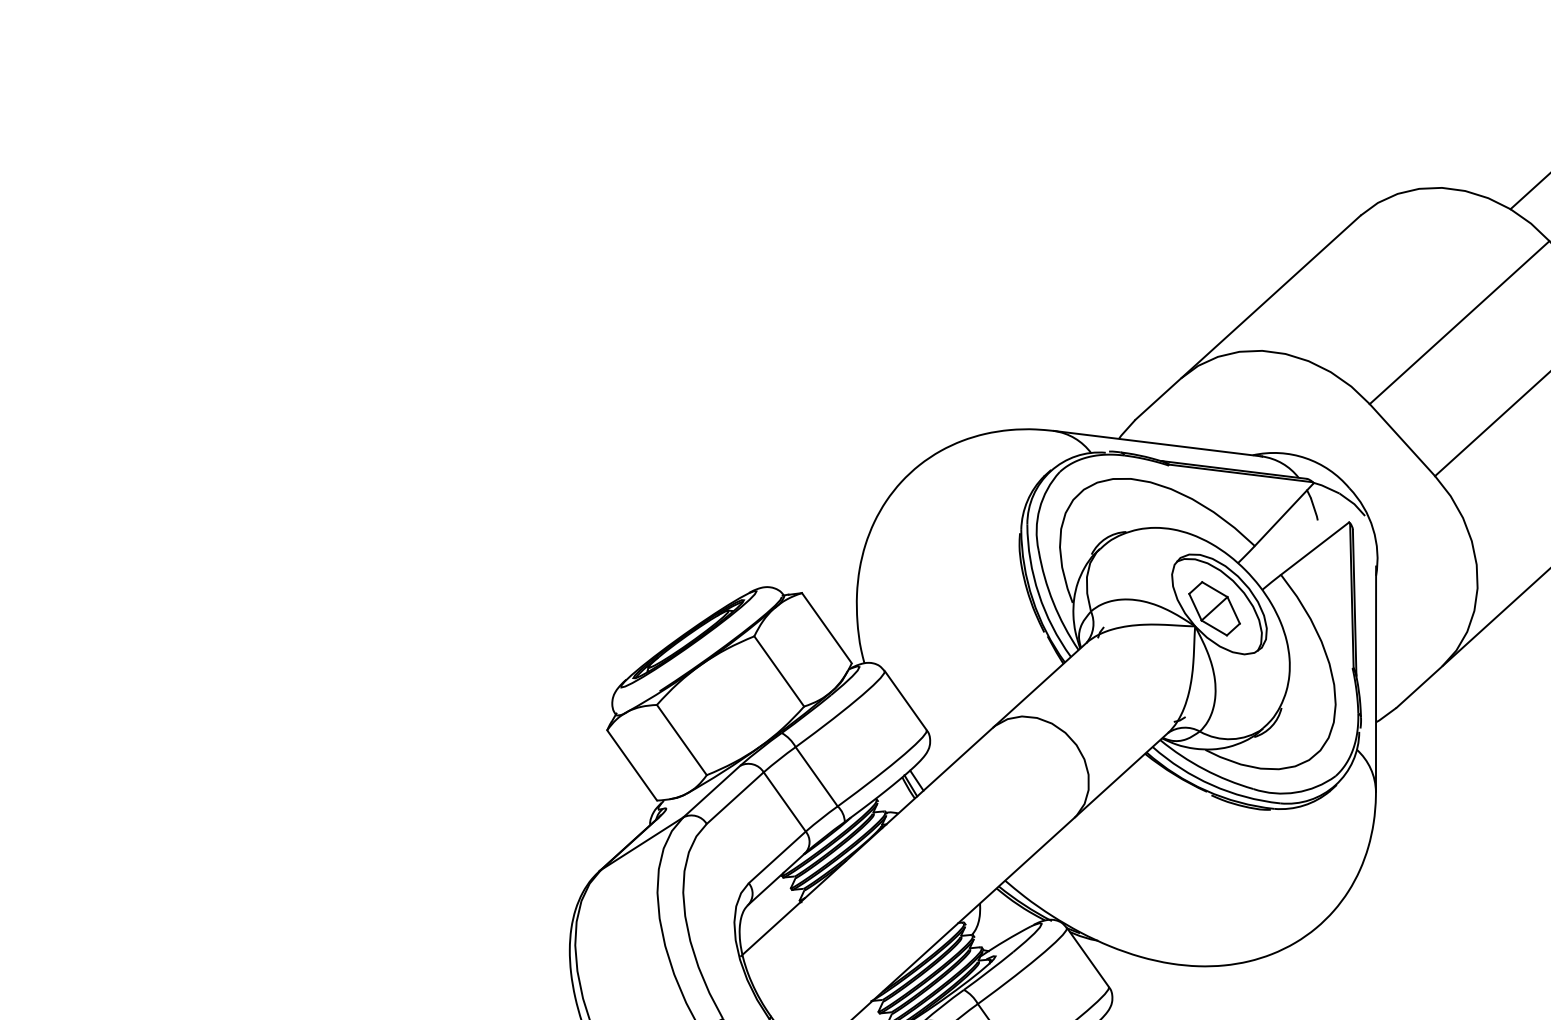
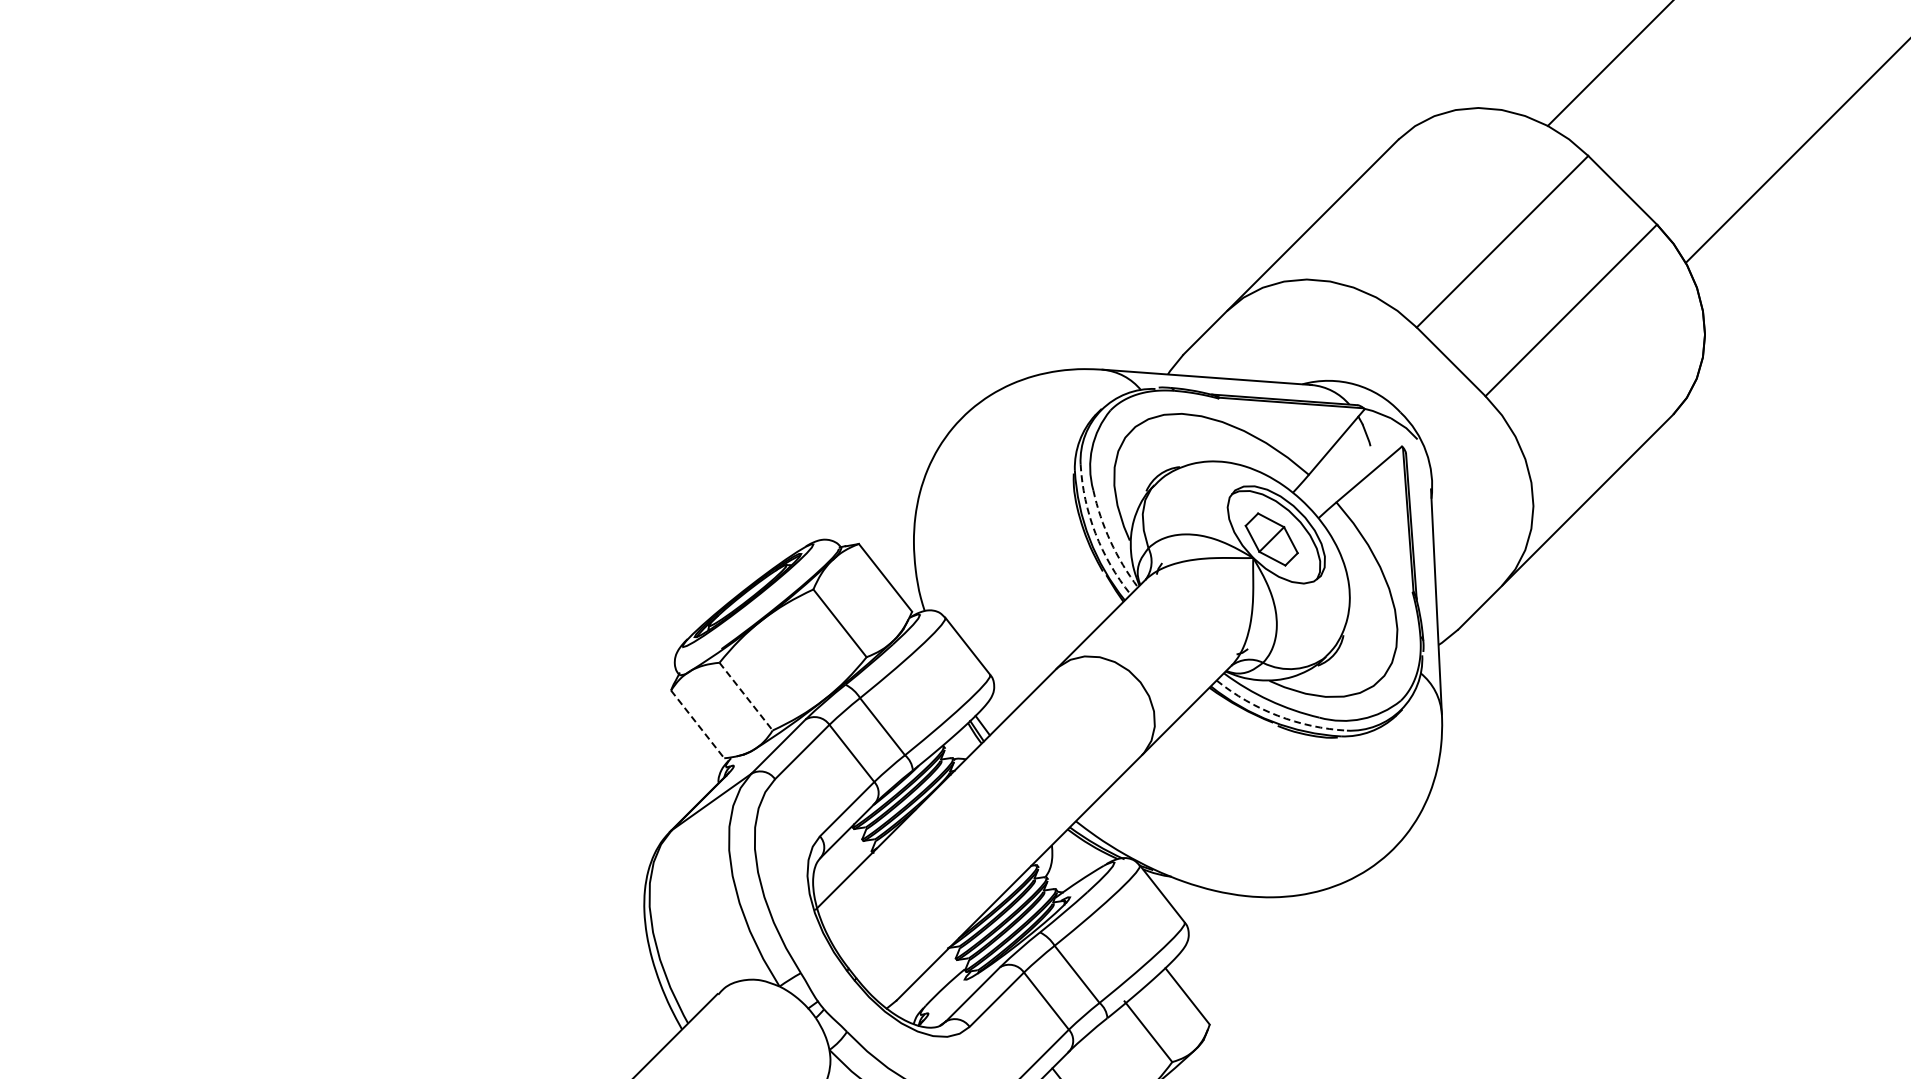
arc: (1038, 594) -> (1095, 533), solid -> dashed
arc: (1053, 602) -> (1110, 541), solid -> dashed
line: (682, 740) -> (746, 697), solid -> dashed
line: (631, 765) -> (697, 724), solid -> dashed
arc: (1211, 784) -> (1277, 715), solid -> dashed

